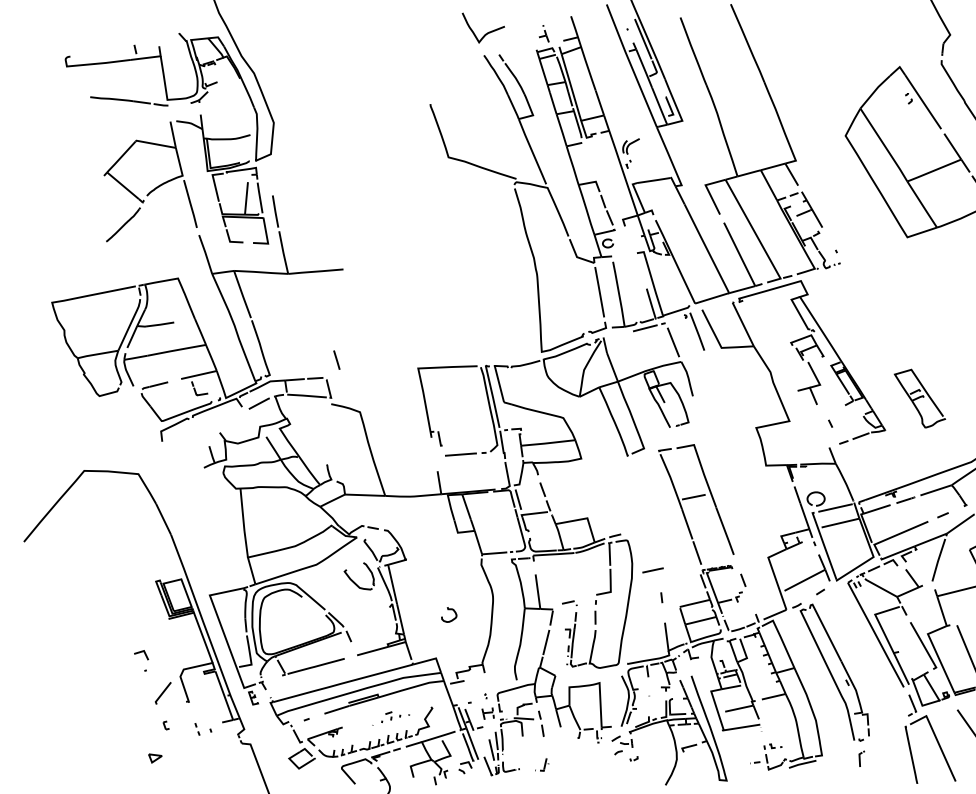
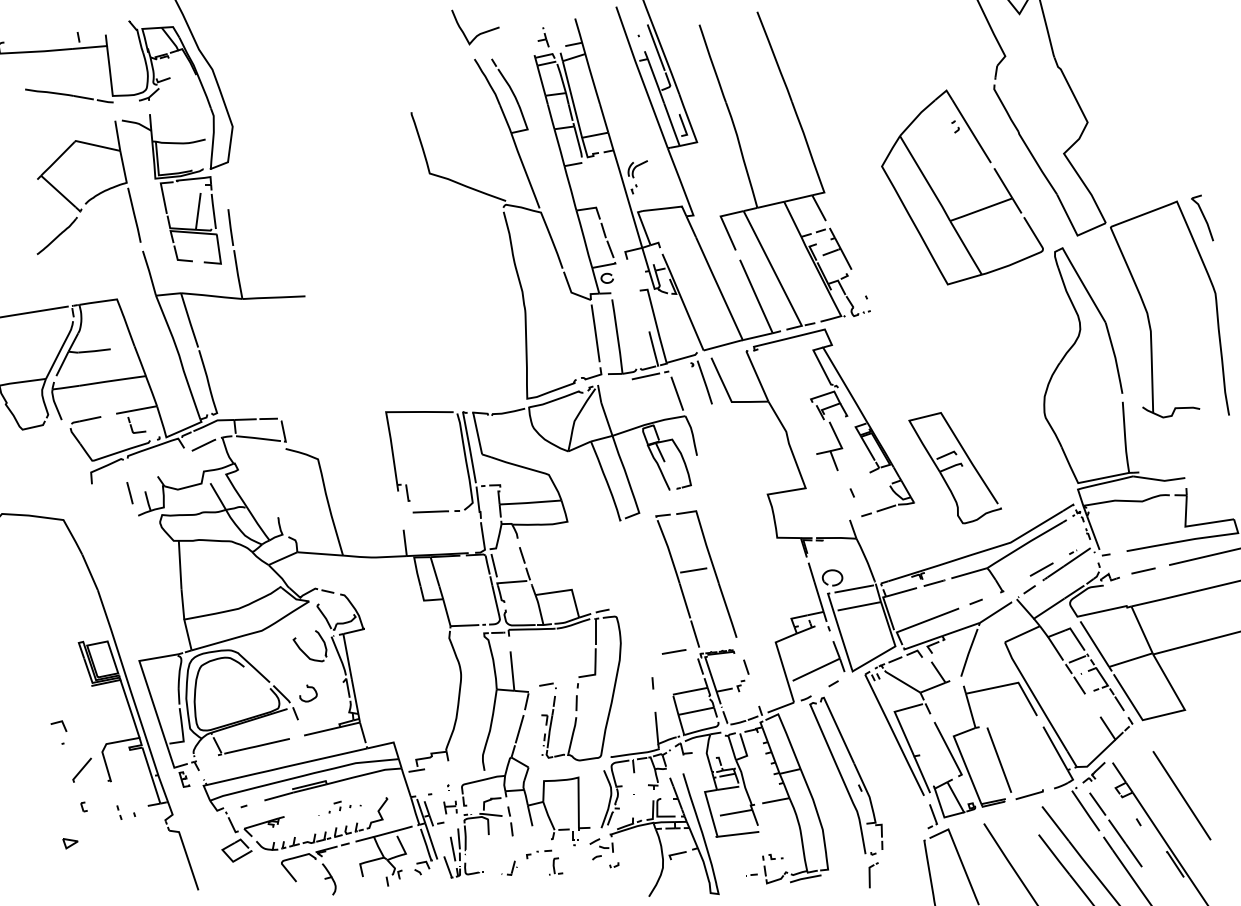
line: (336, 360) -> (129, 493), moved
part: (919, 398) -> (954, 468), size x1.67
line: (652, 570) -> (673, 651), moved
curve: (449, 610) -> (309, 688), moved
part: (579, 758) -> (552, 862), added
part: (862, 759) -> (873, 875), size x1.43

